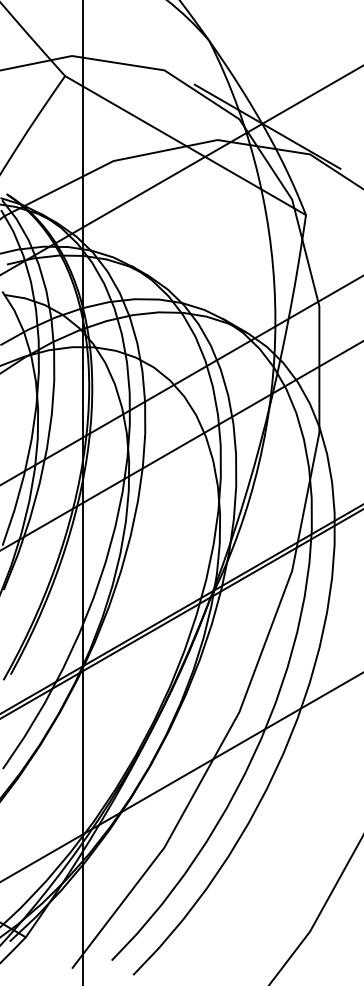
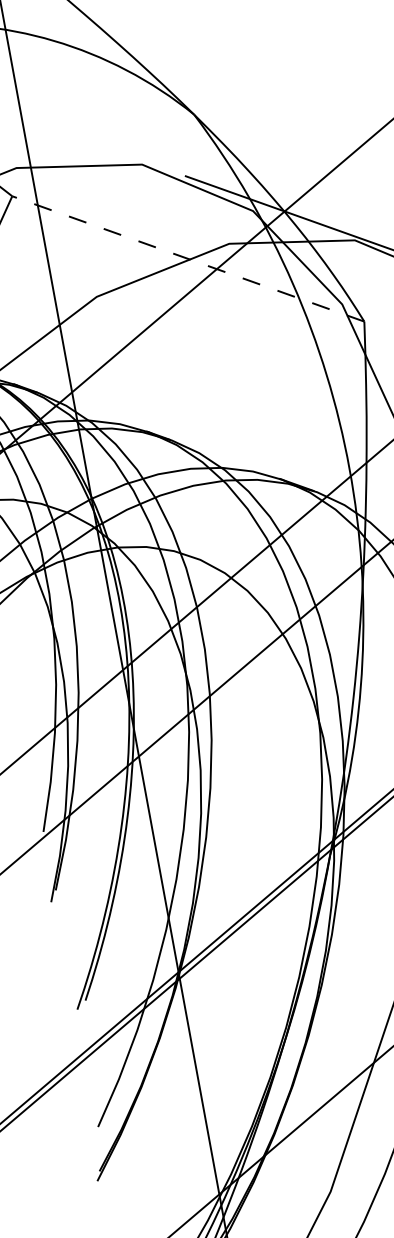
line: (185, 145) -> (188, 258), solid -> dashed

